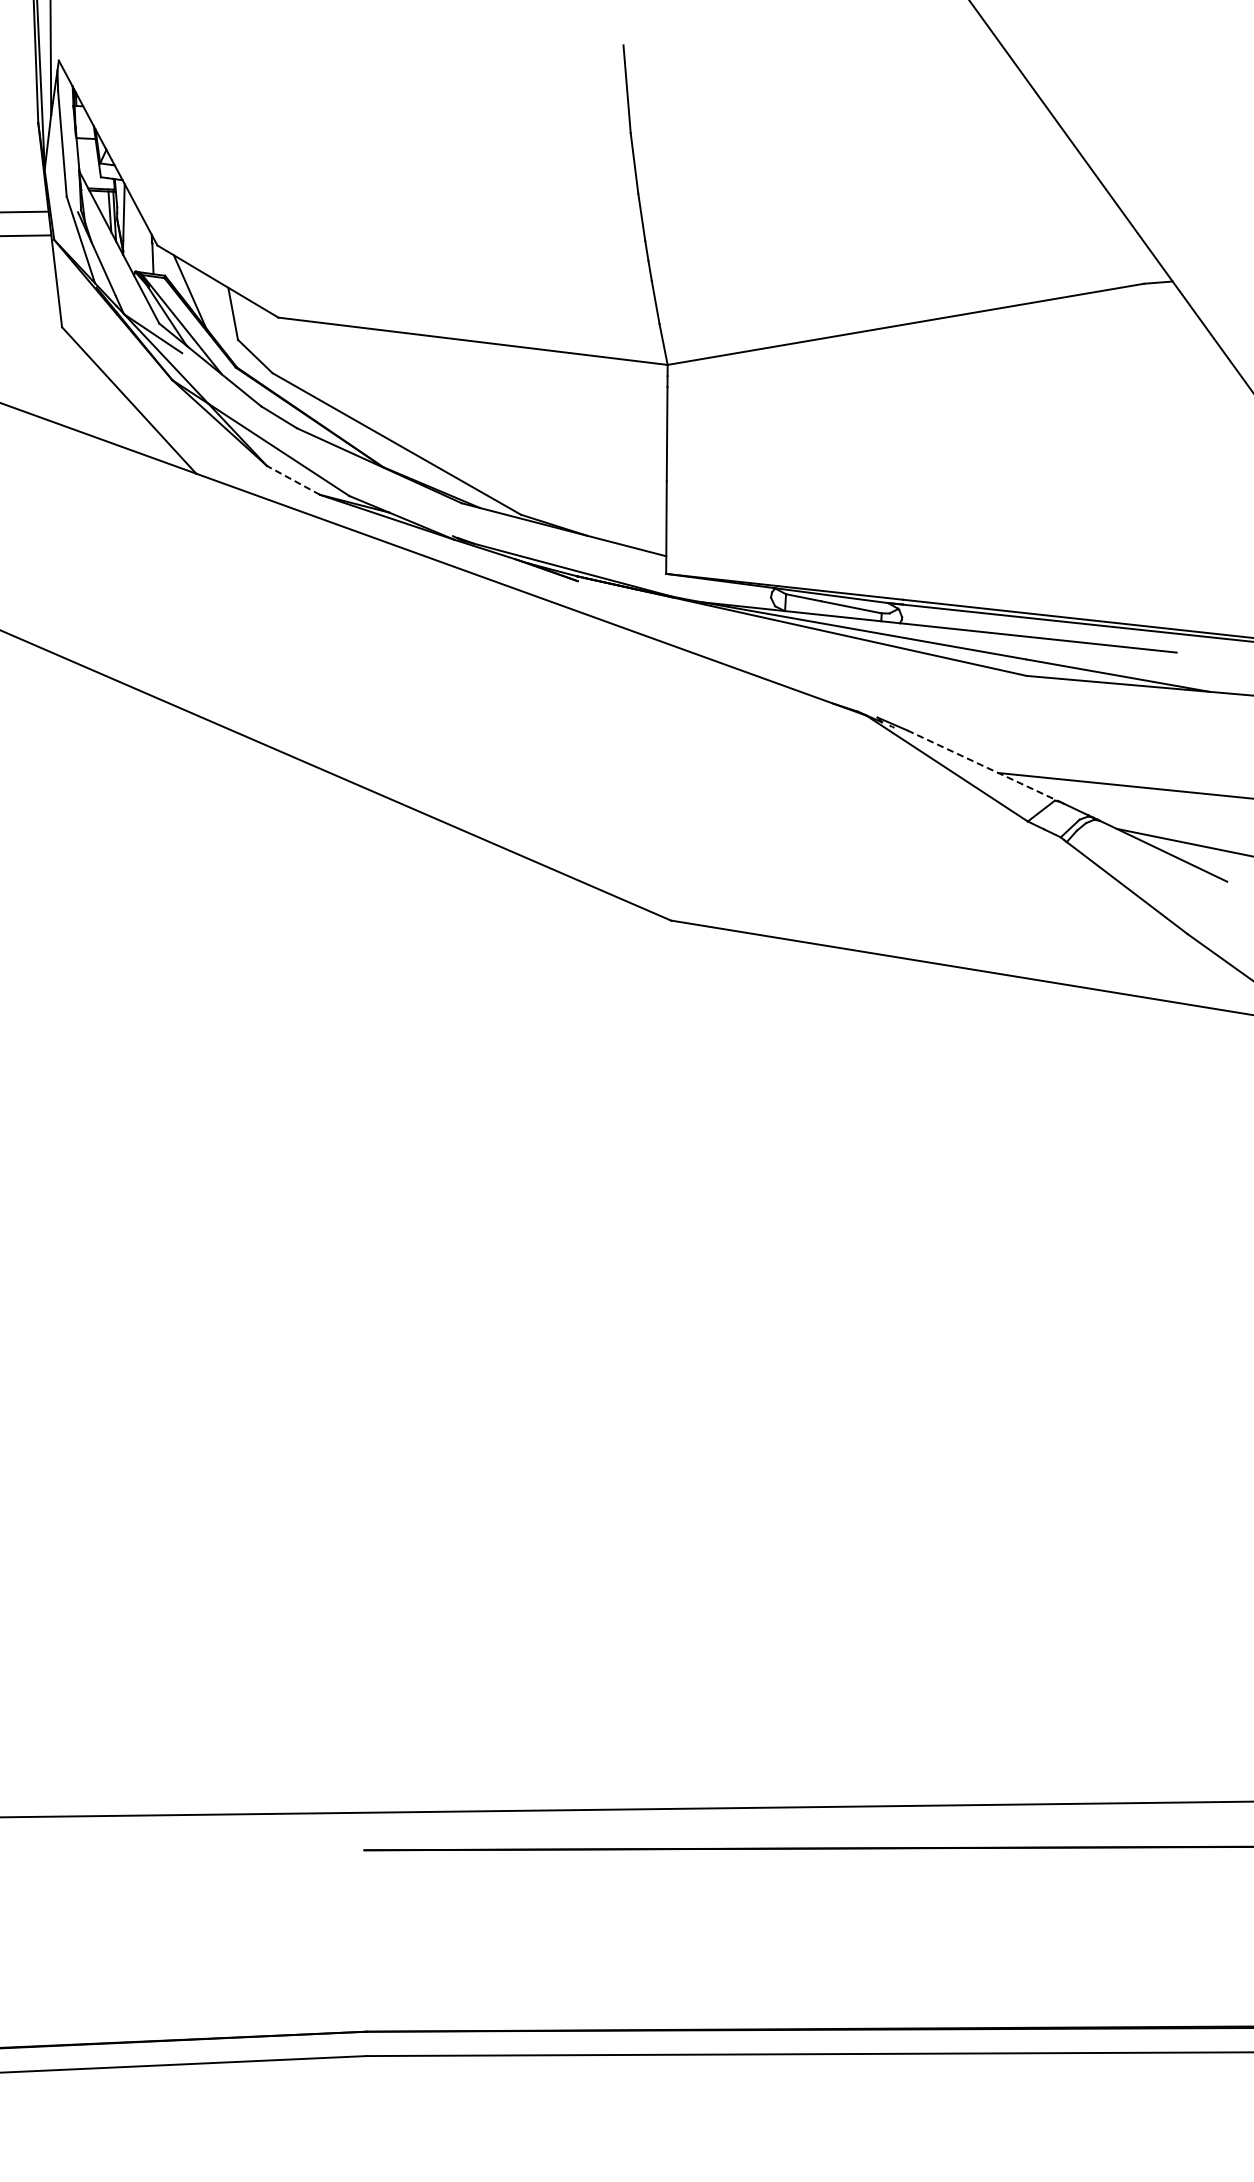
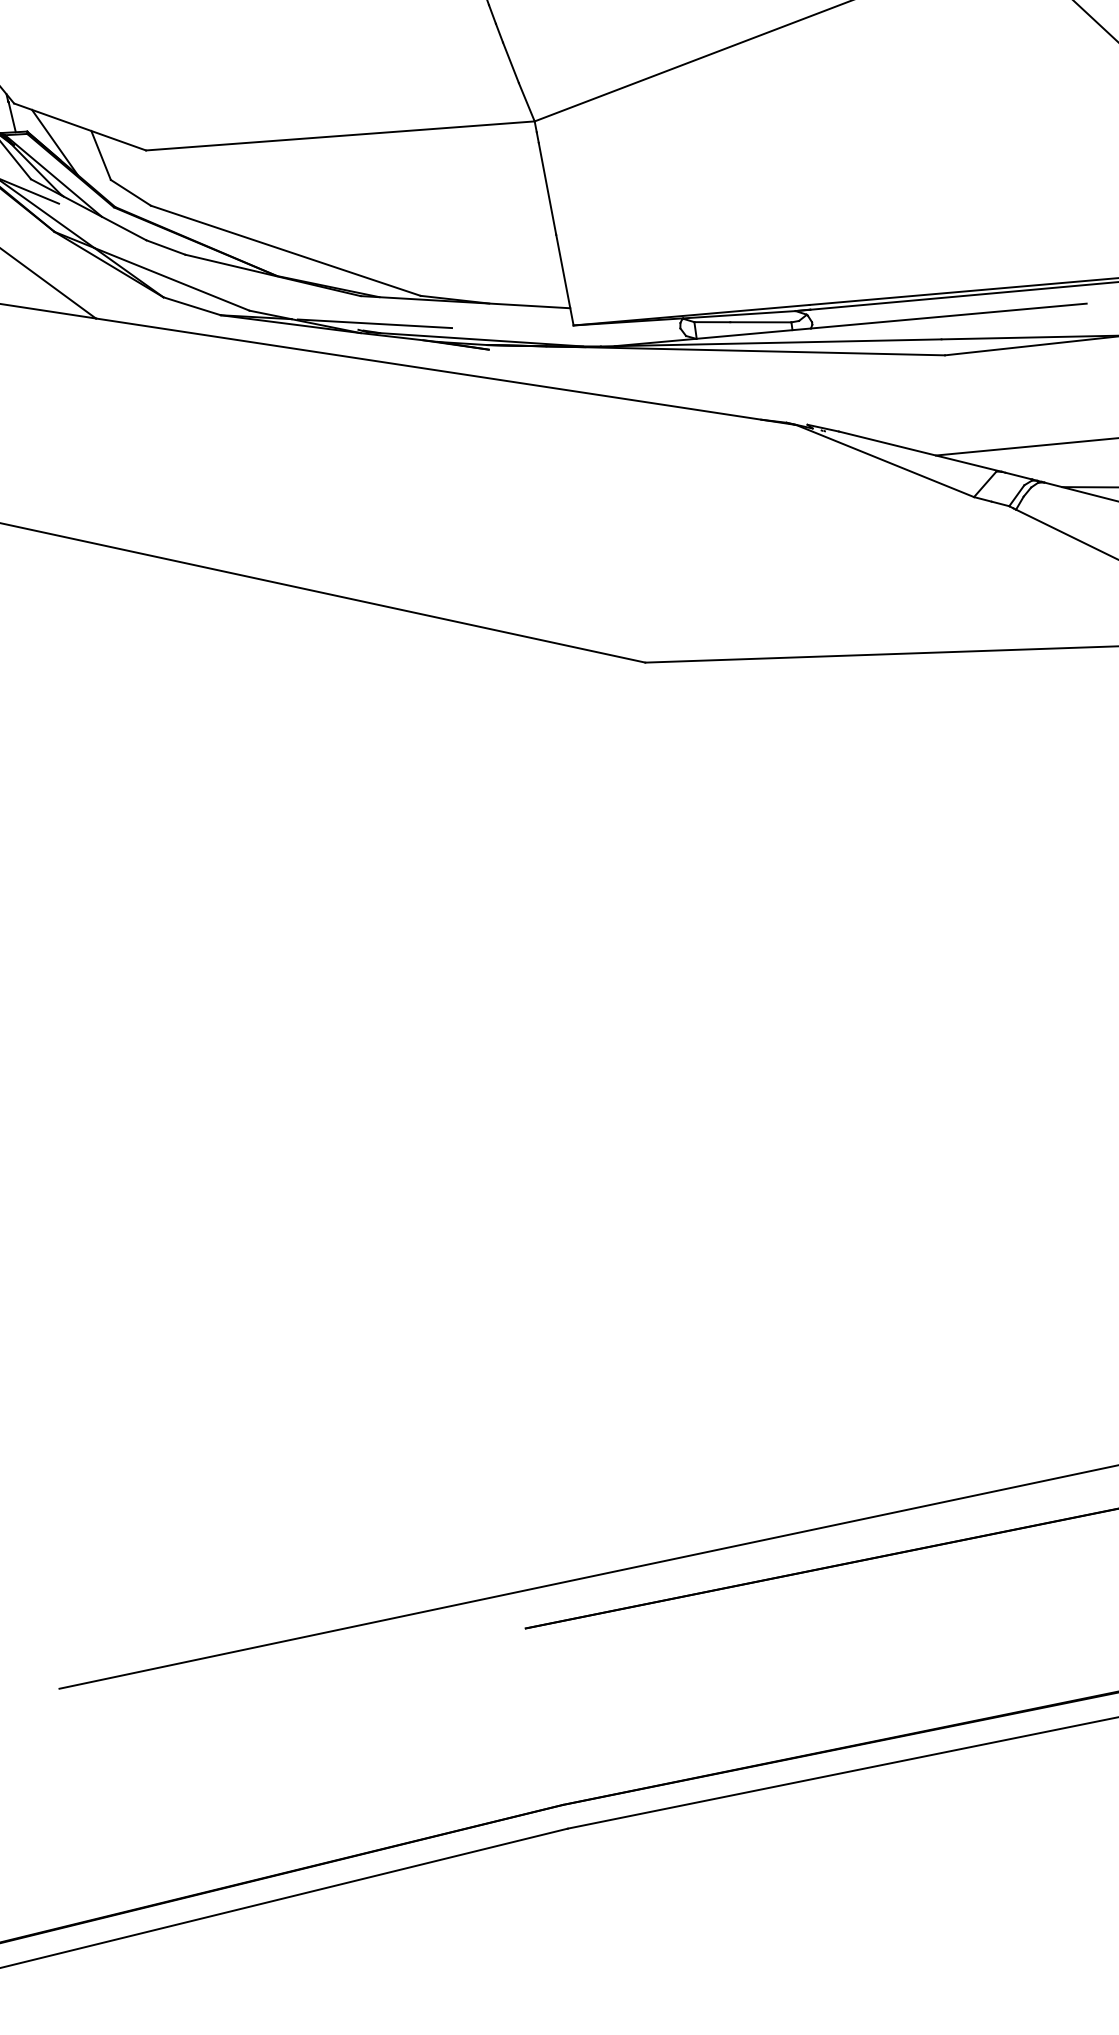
line: (293, 480) -> (192, 306), dashed -> solid
line: (470, 533) -> (374, 323), added
line: (984, 766) -> (921, 451), dashed -> solid

